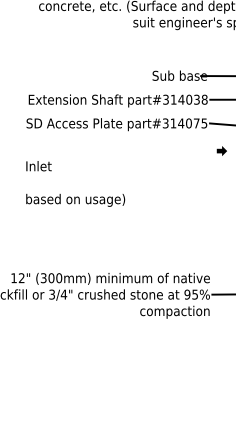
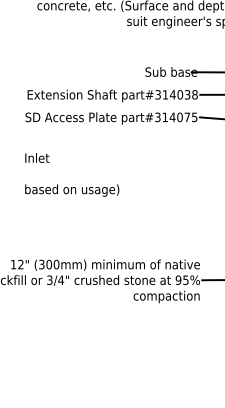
part: (221, 150) -> (210, 143), removed

